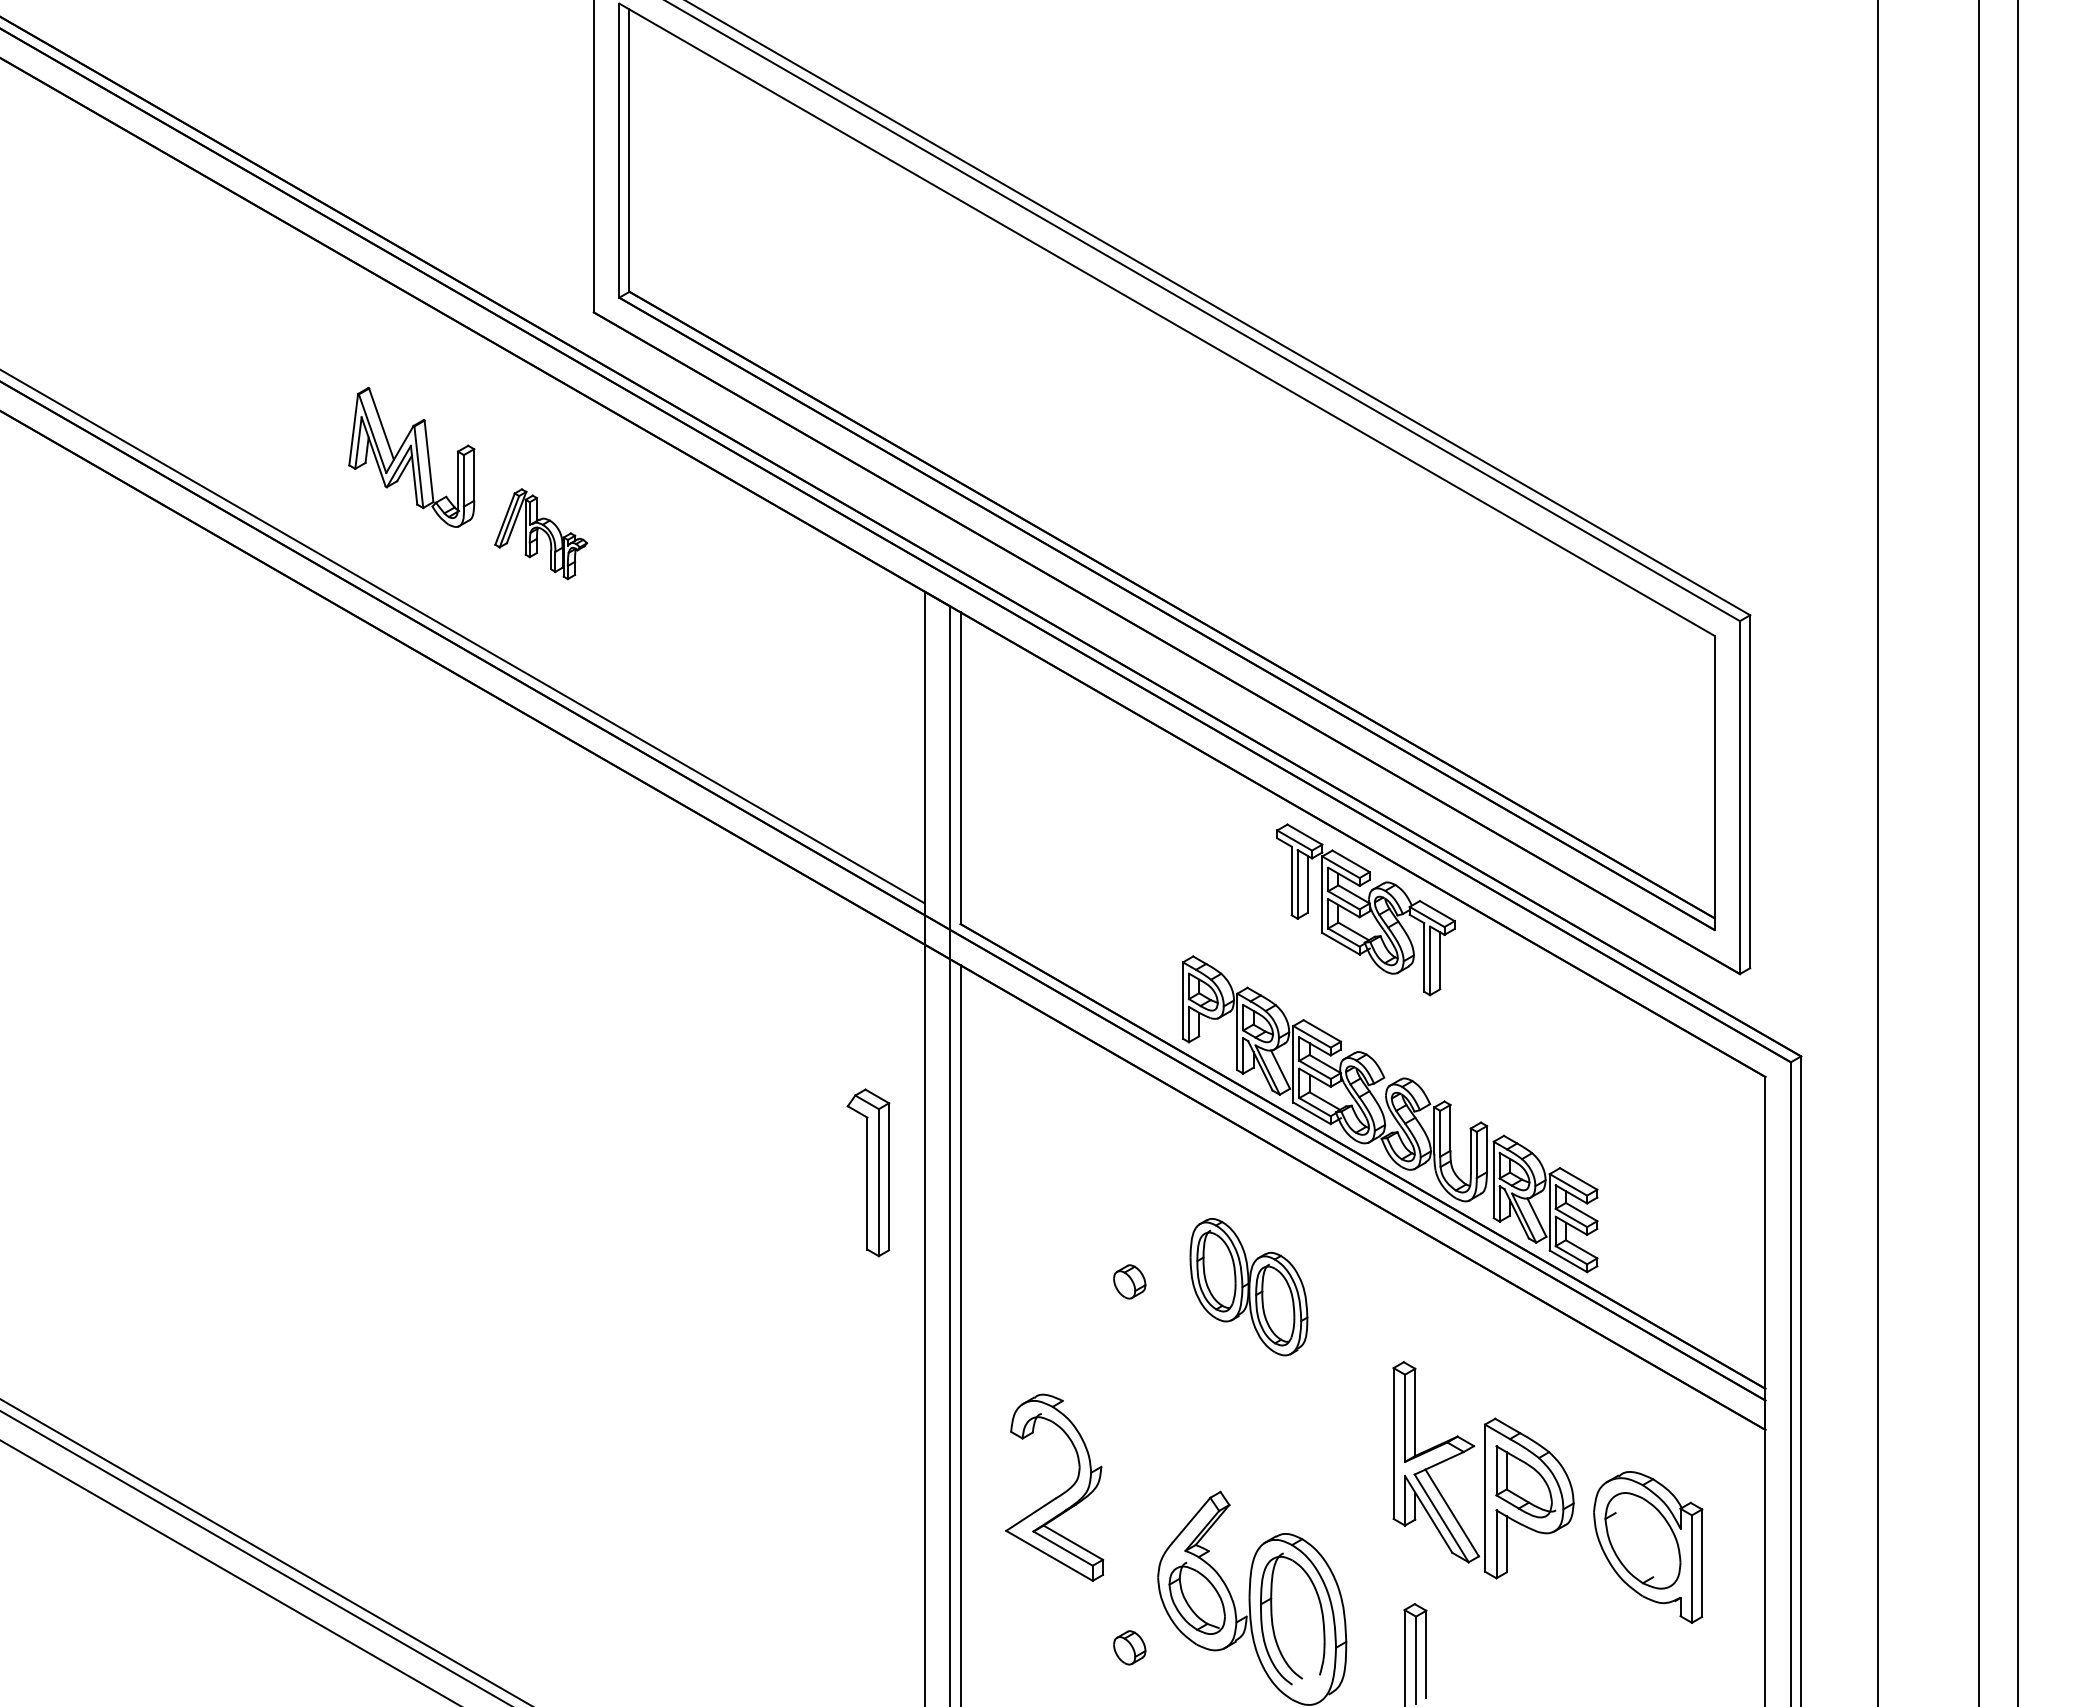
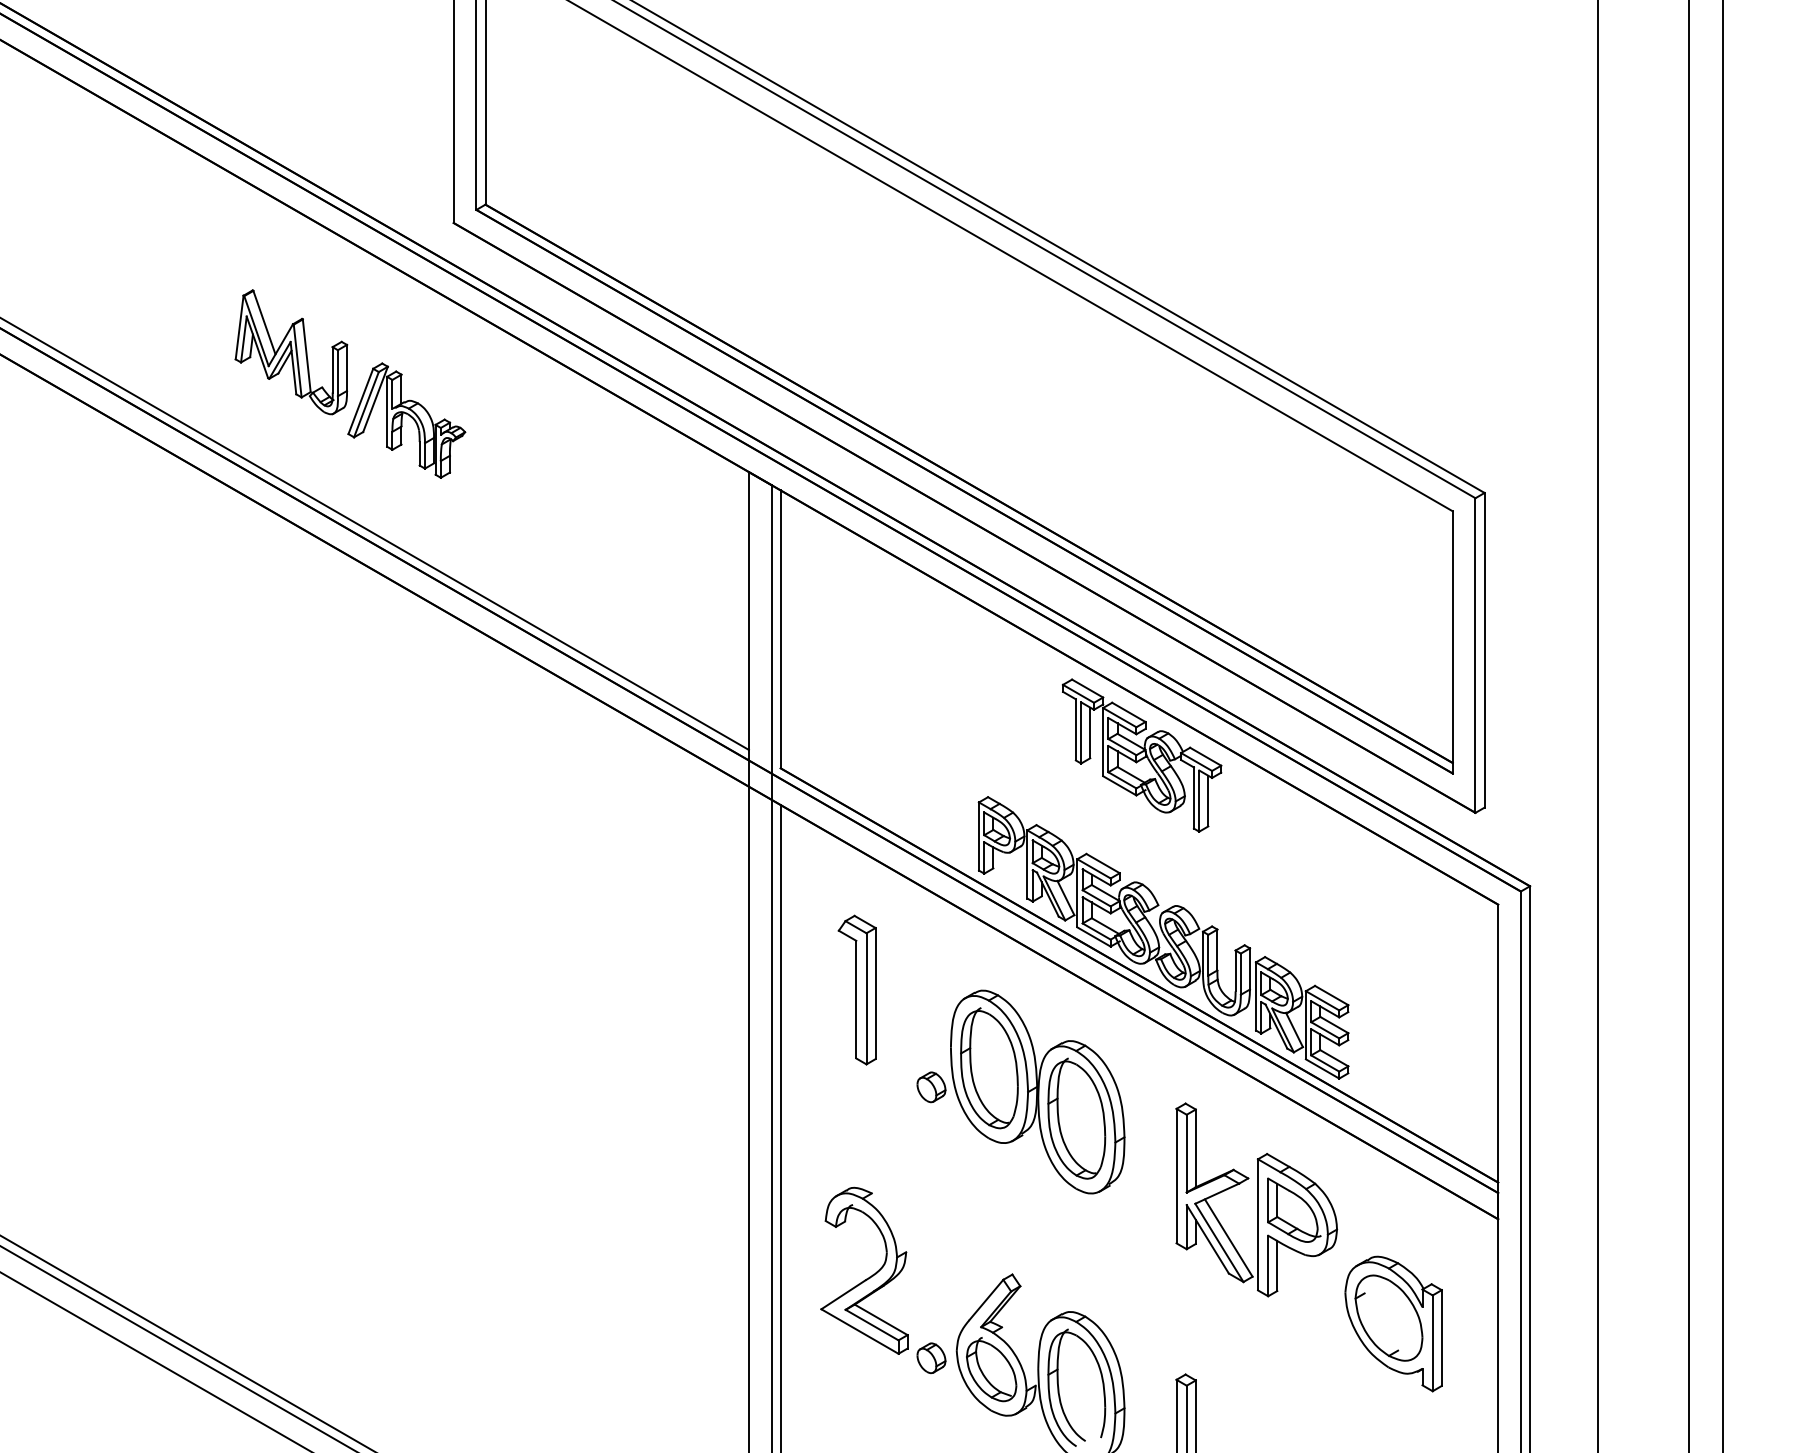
part: (540, 534) -> (406, 420), size x1.43
part: (868, 1172) -> (857, 989), moved
part: (1248, 1286) -> (1037, 1091), size x1.67
part: (1483, 1470) -> (1256, 1200), moved
part: (1129, 1647) -> (931, 1357), moved

